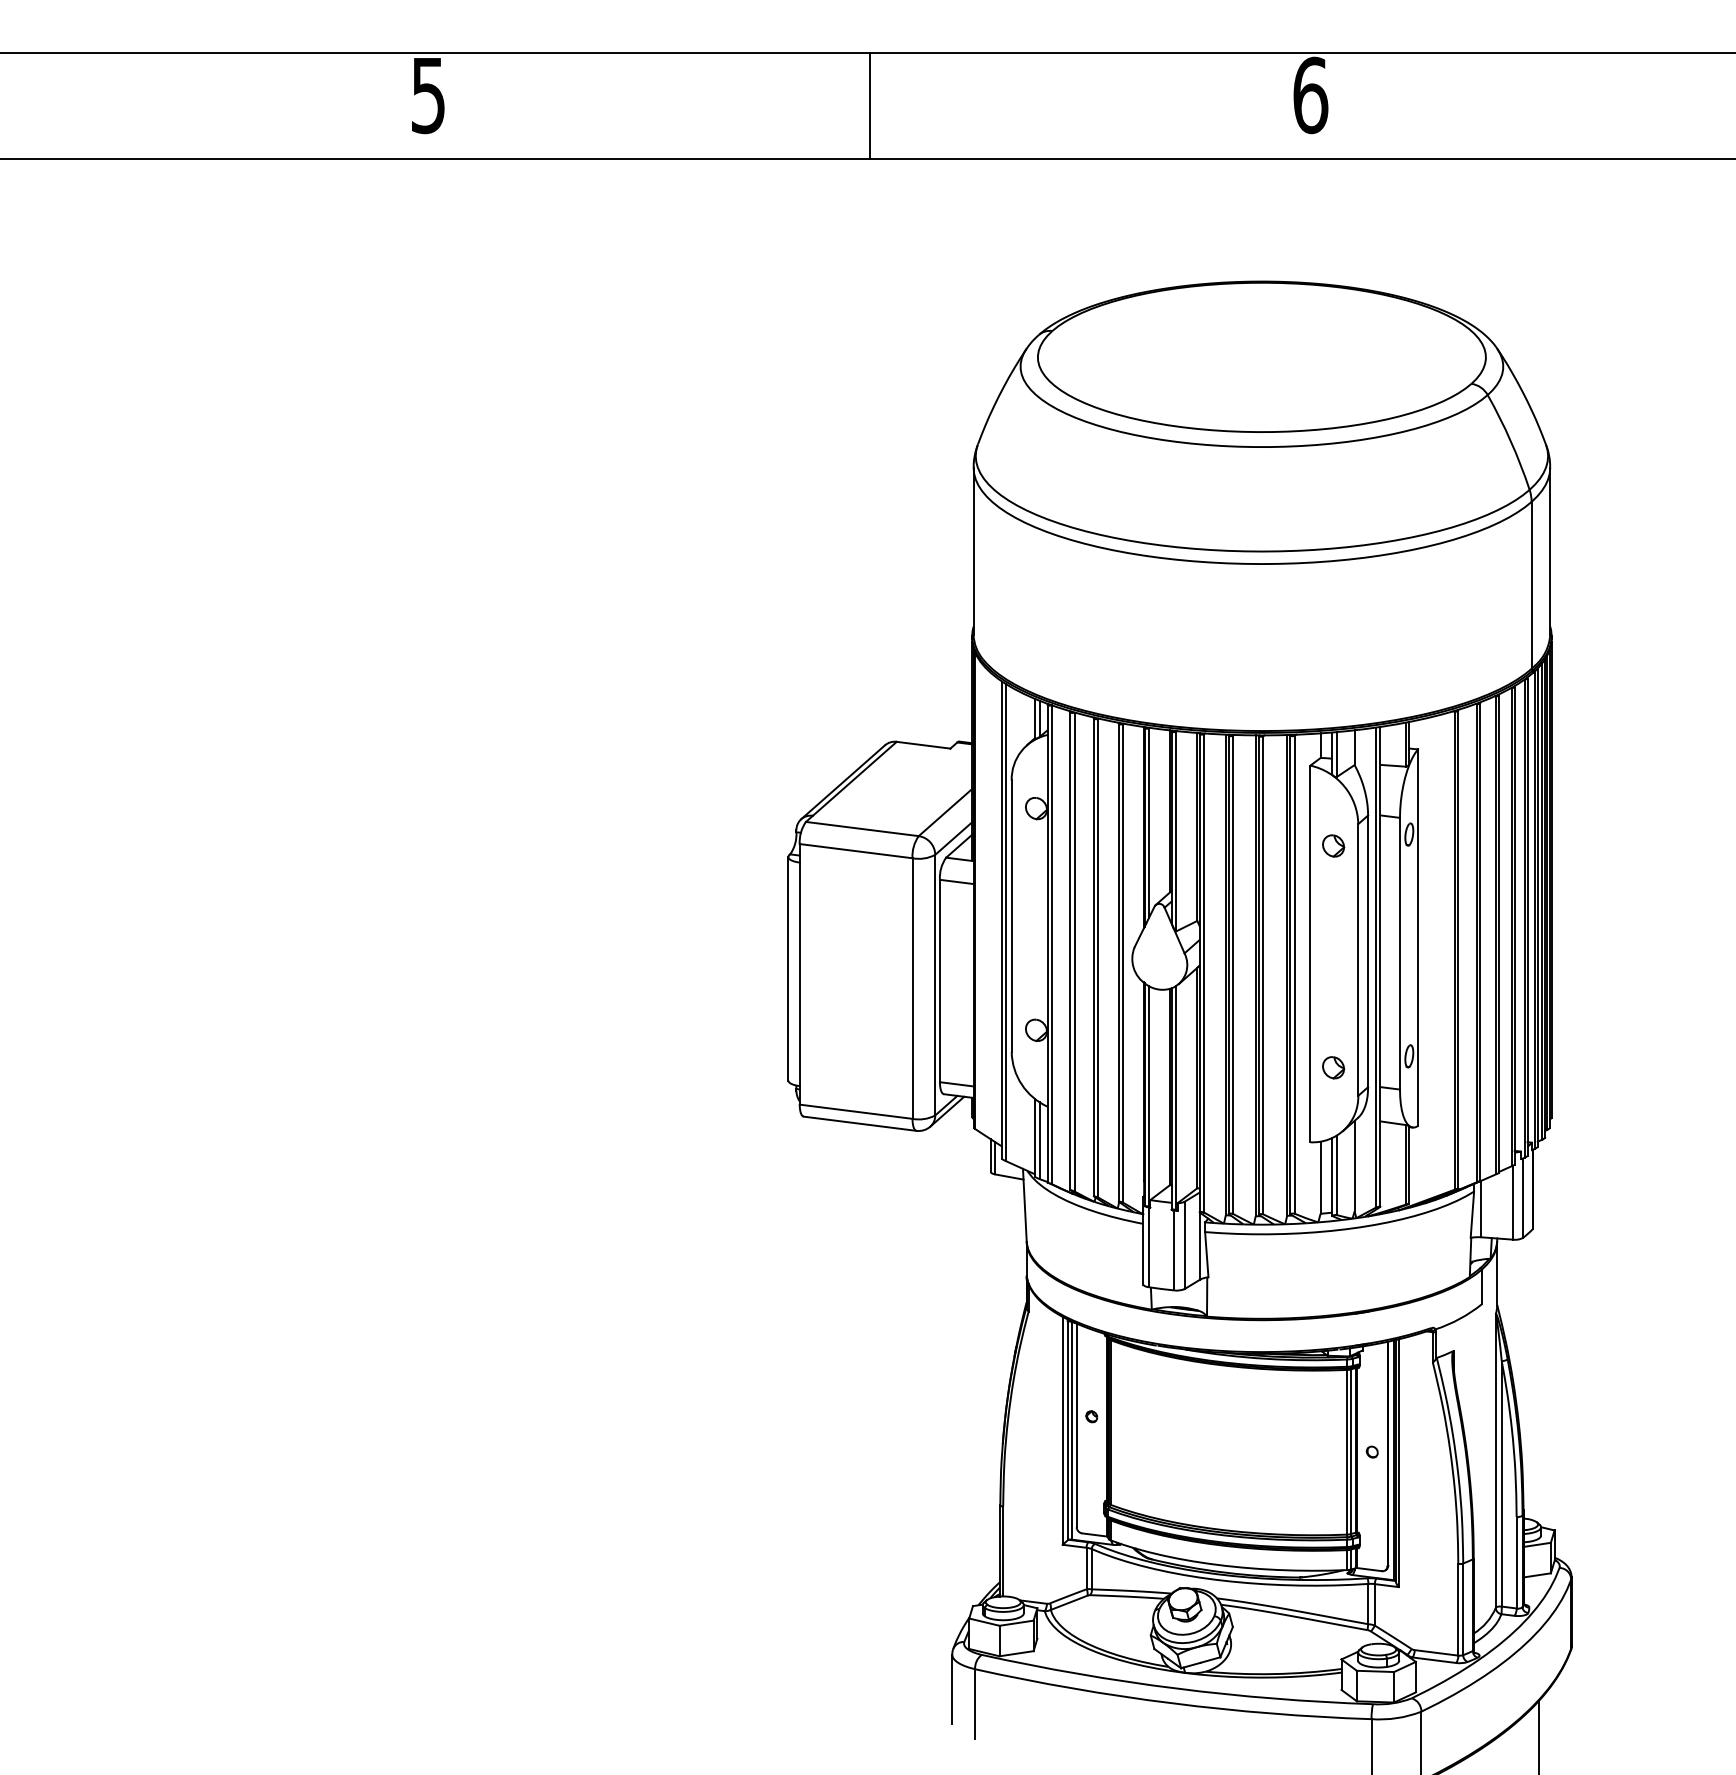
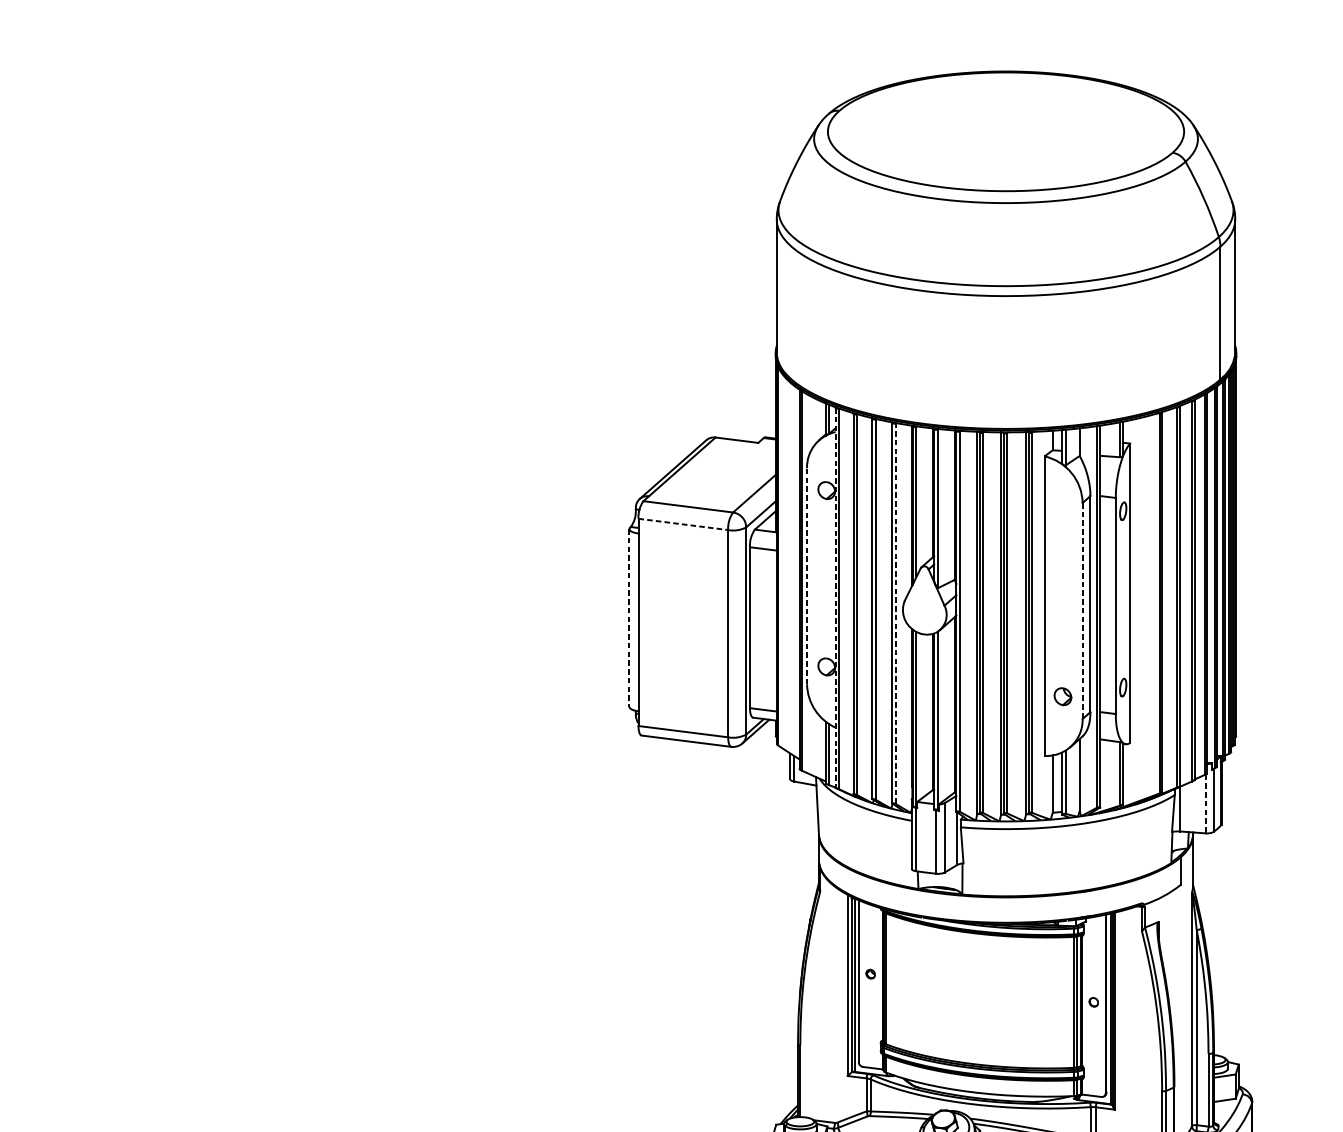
part: (1333, 845) -> (1062, 519), removed
line: (856, 851) -> (683, 524), solid -> dashed
line: (1011, 916) -> (806, 576), solid -> dashed
line: (1047, 943) -> (835, 597), solid -> dashed
line: (1358, 959) -> (1082, 610), solid -> dashed
line: (1123, 962) -> (895, 612), solid -> dashed
line: (788, 968) -> (629, 617), solid -> dashed
line: (1512, 1202) -> (1205, 803), solid -> dashed

